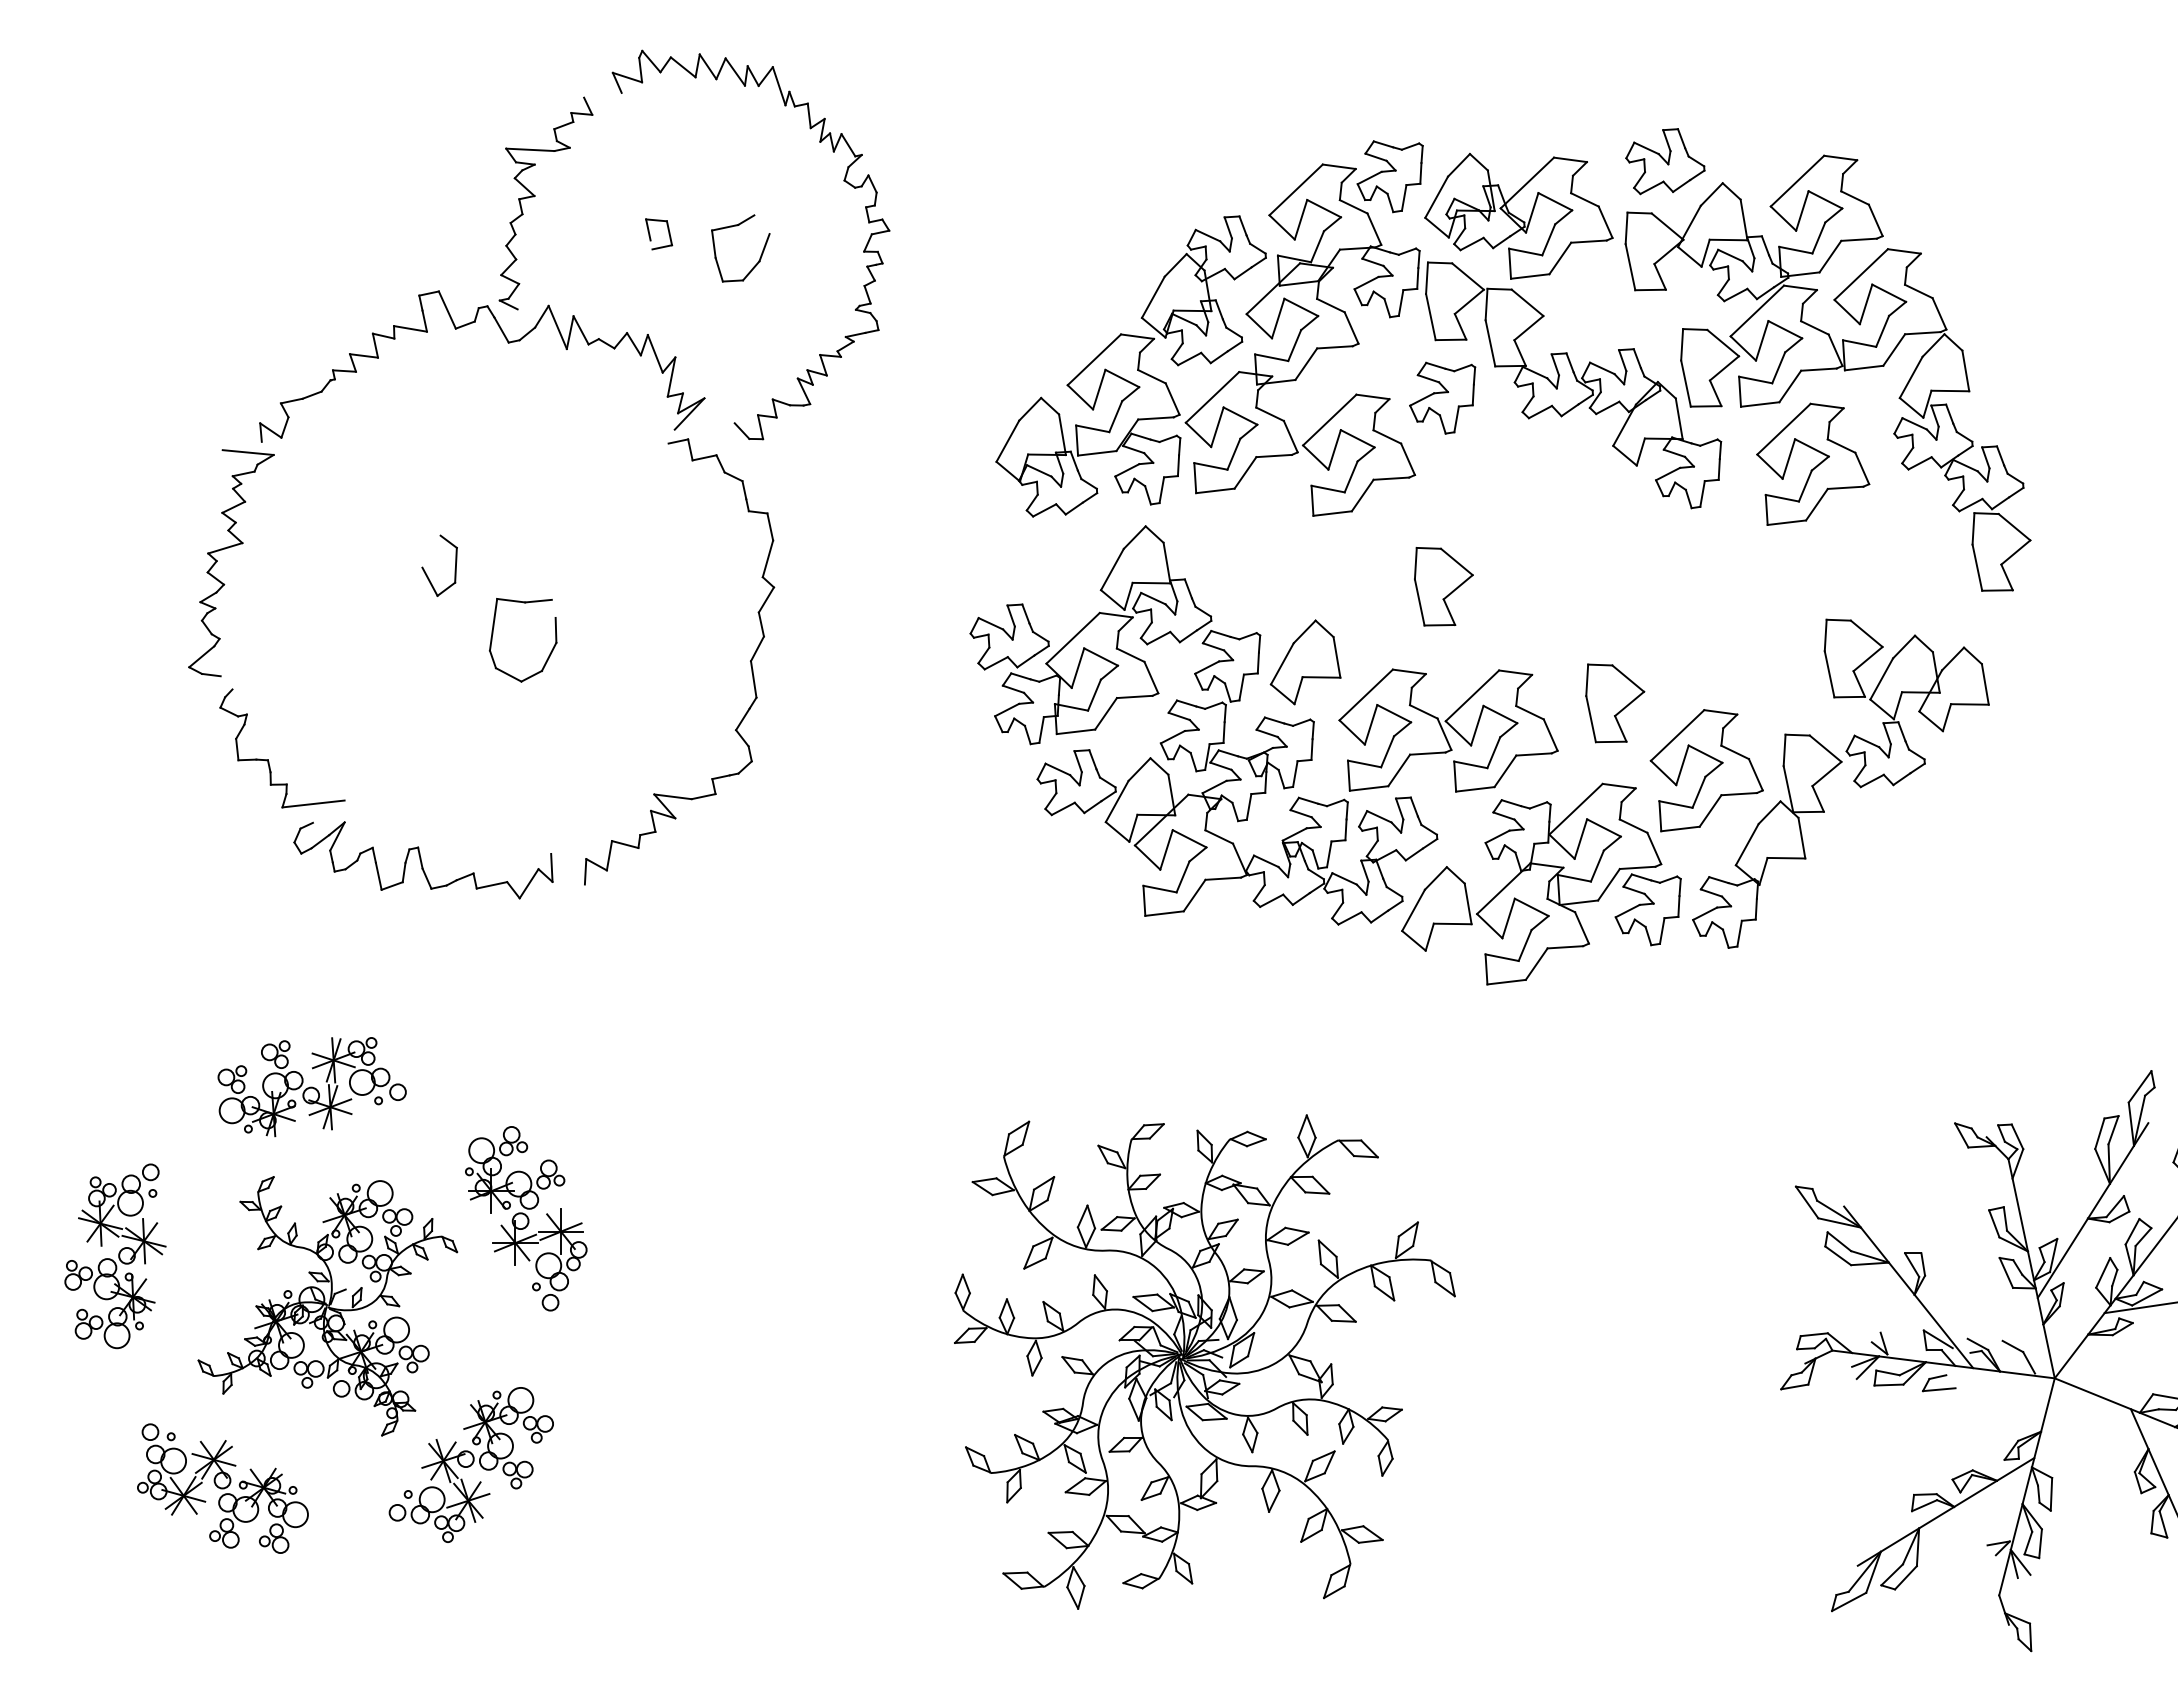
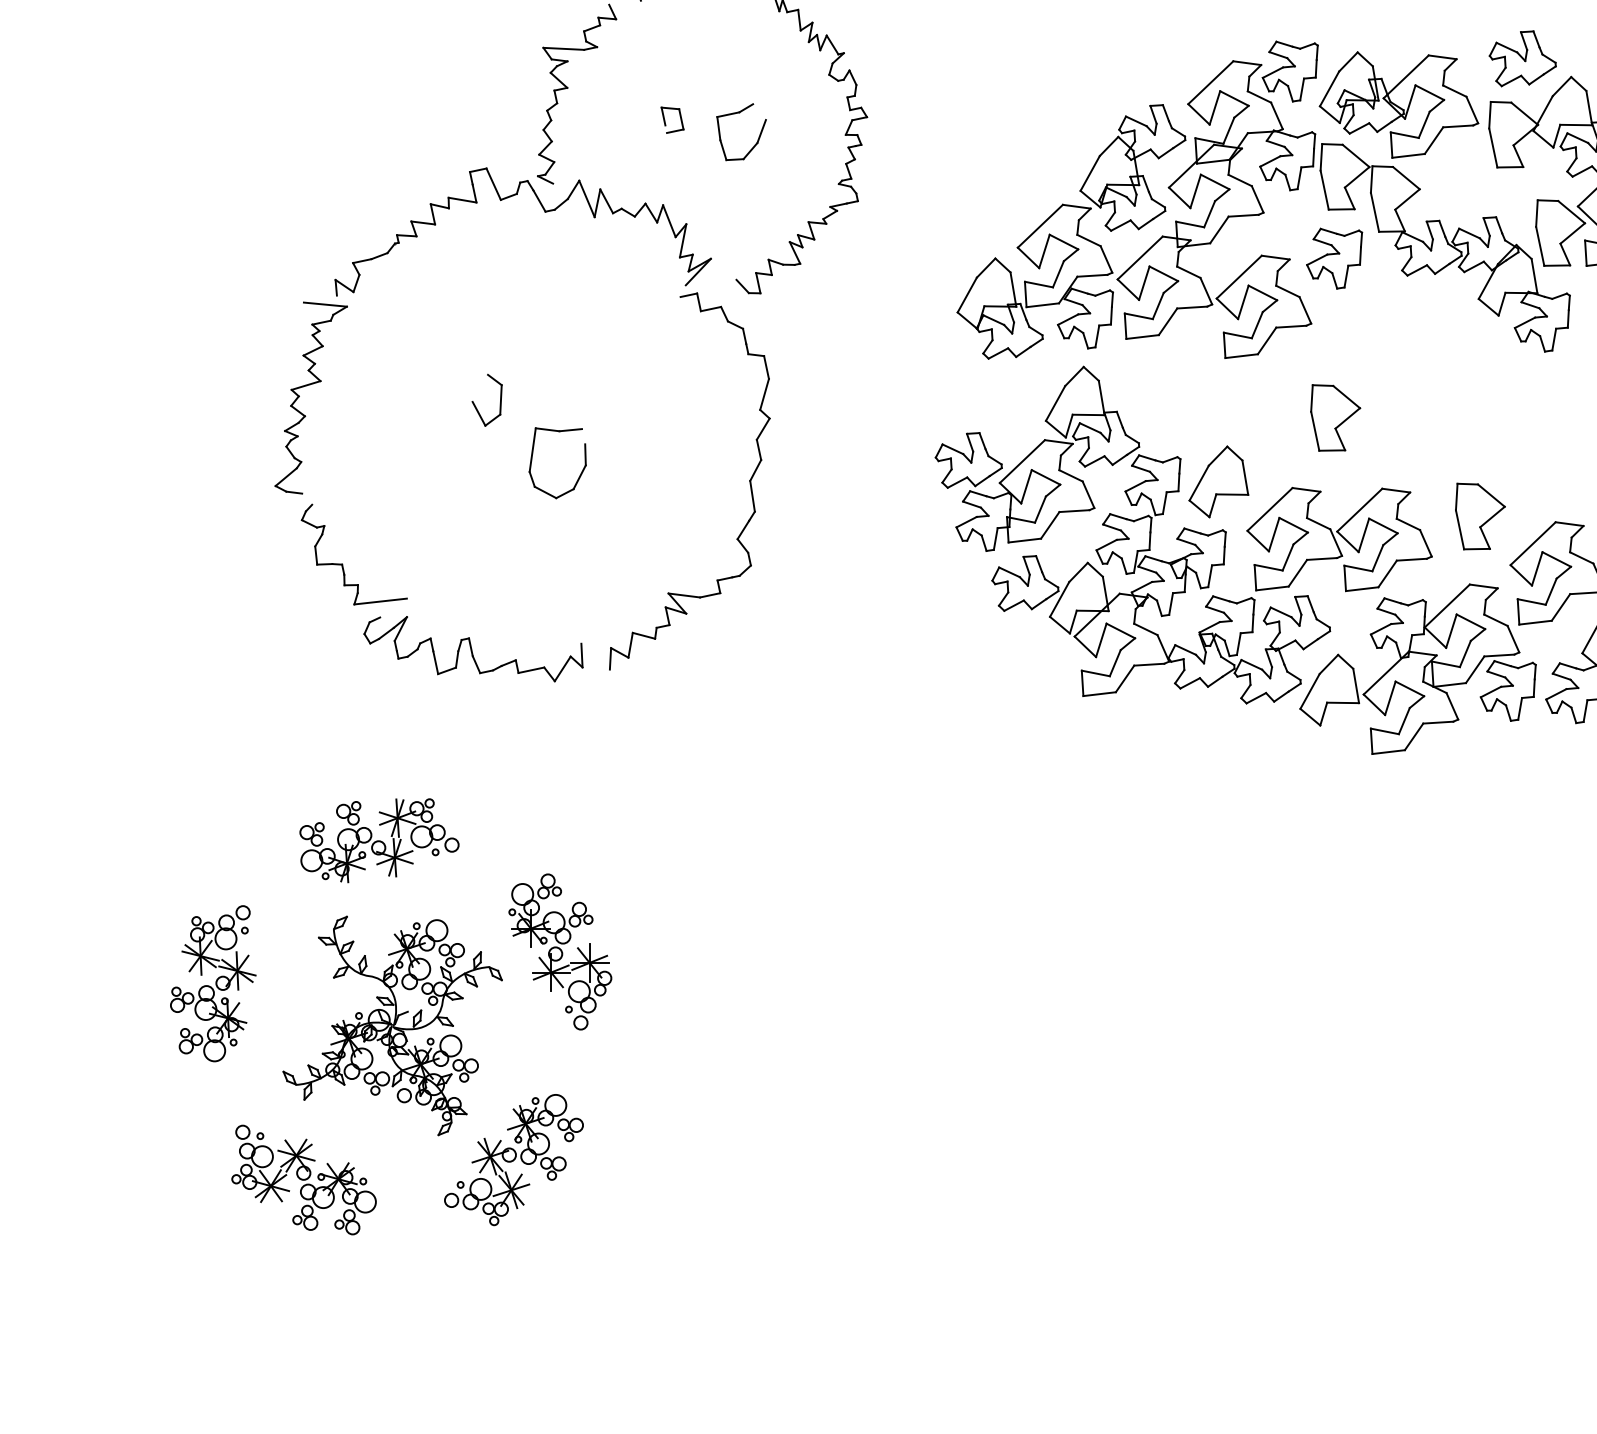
part: (1204, 1361) -> (1133, 1072), removed

